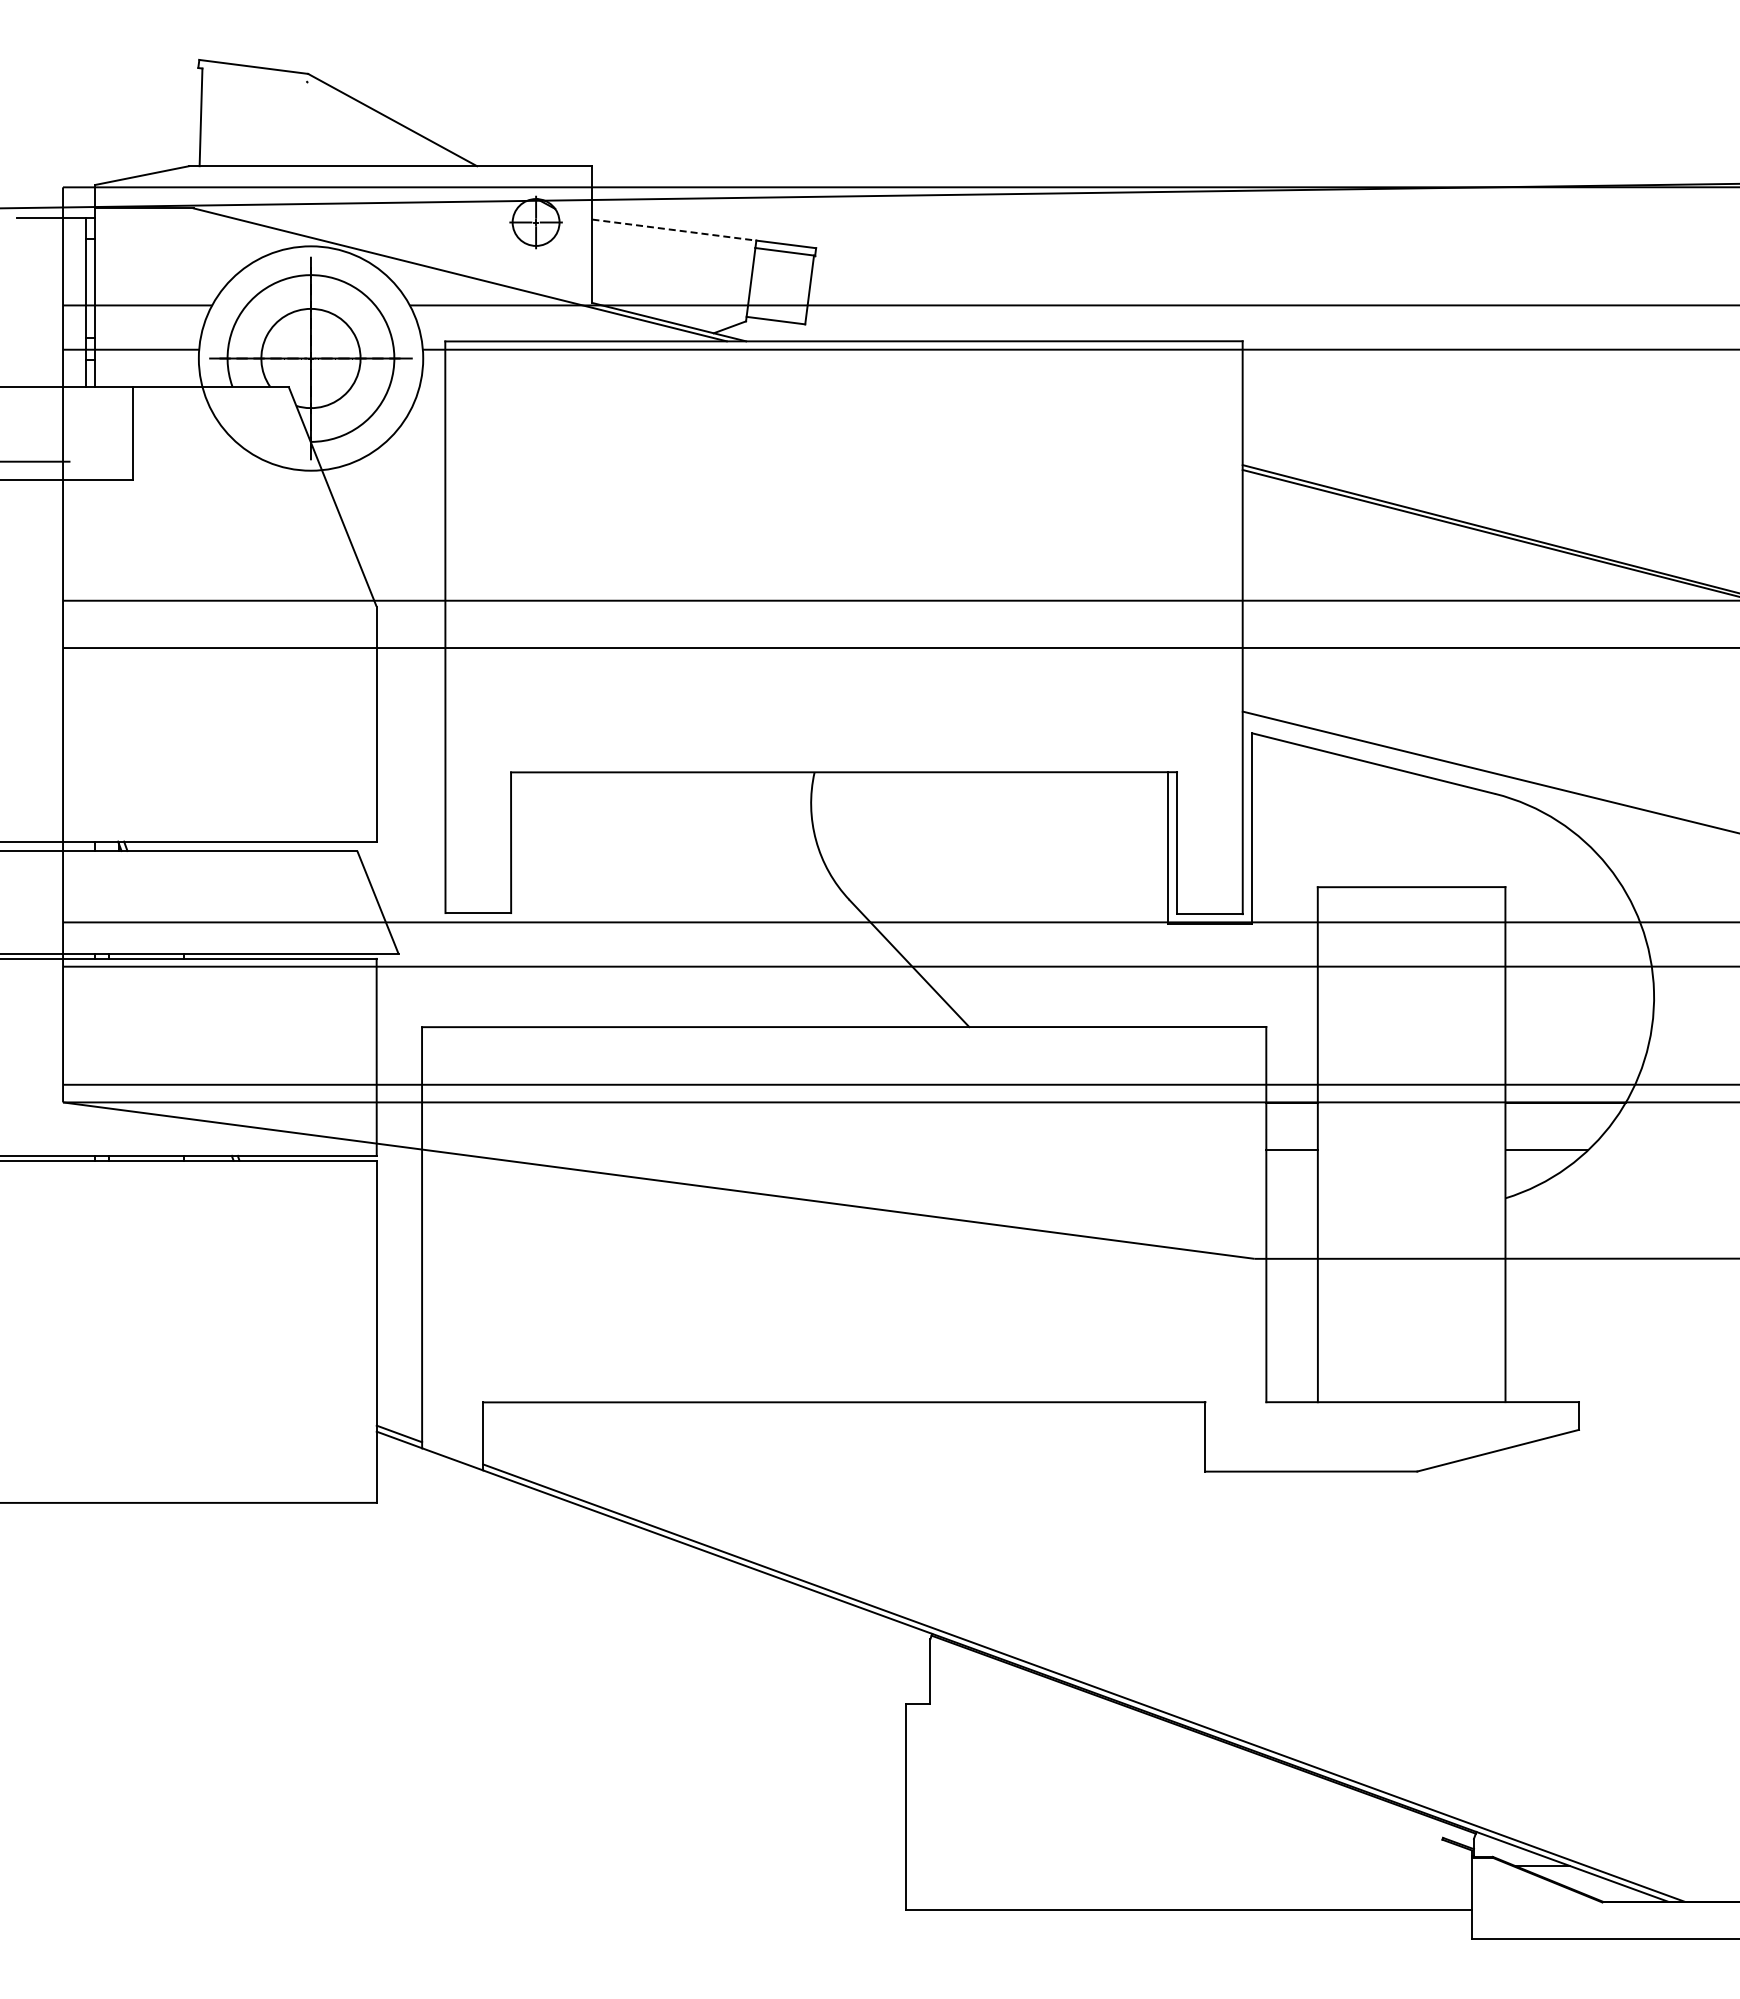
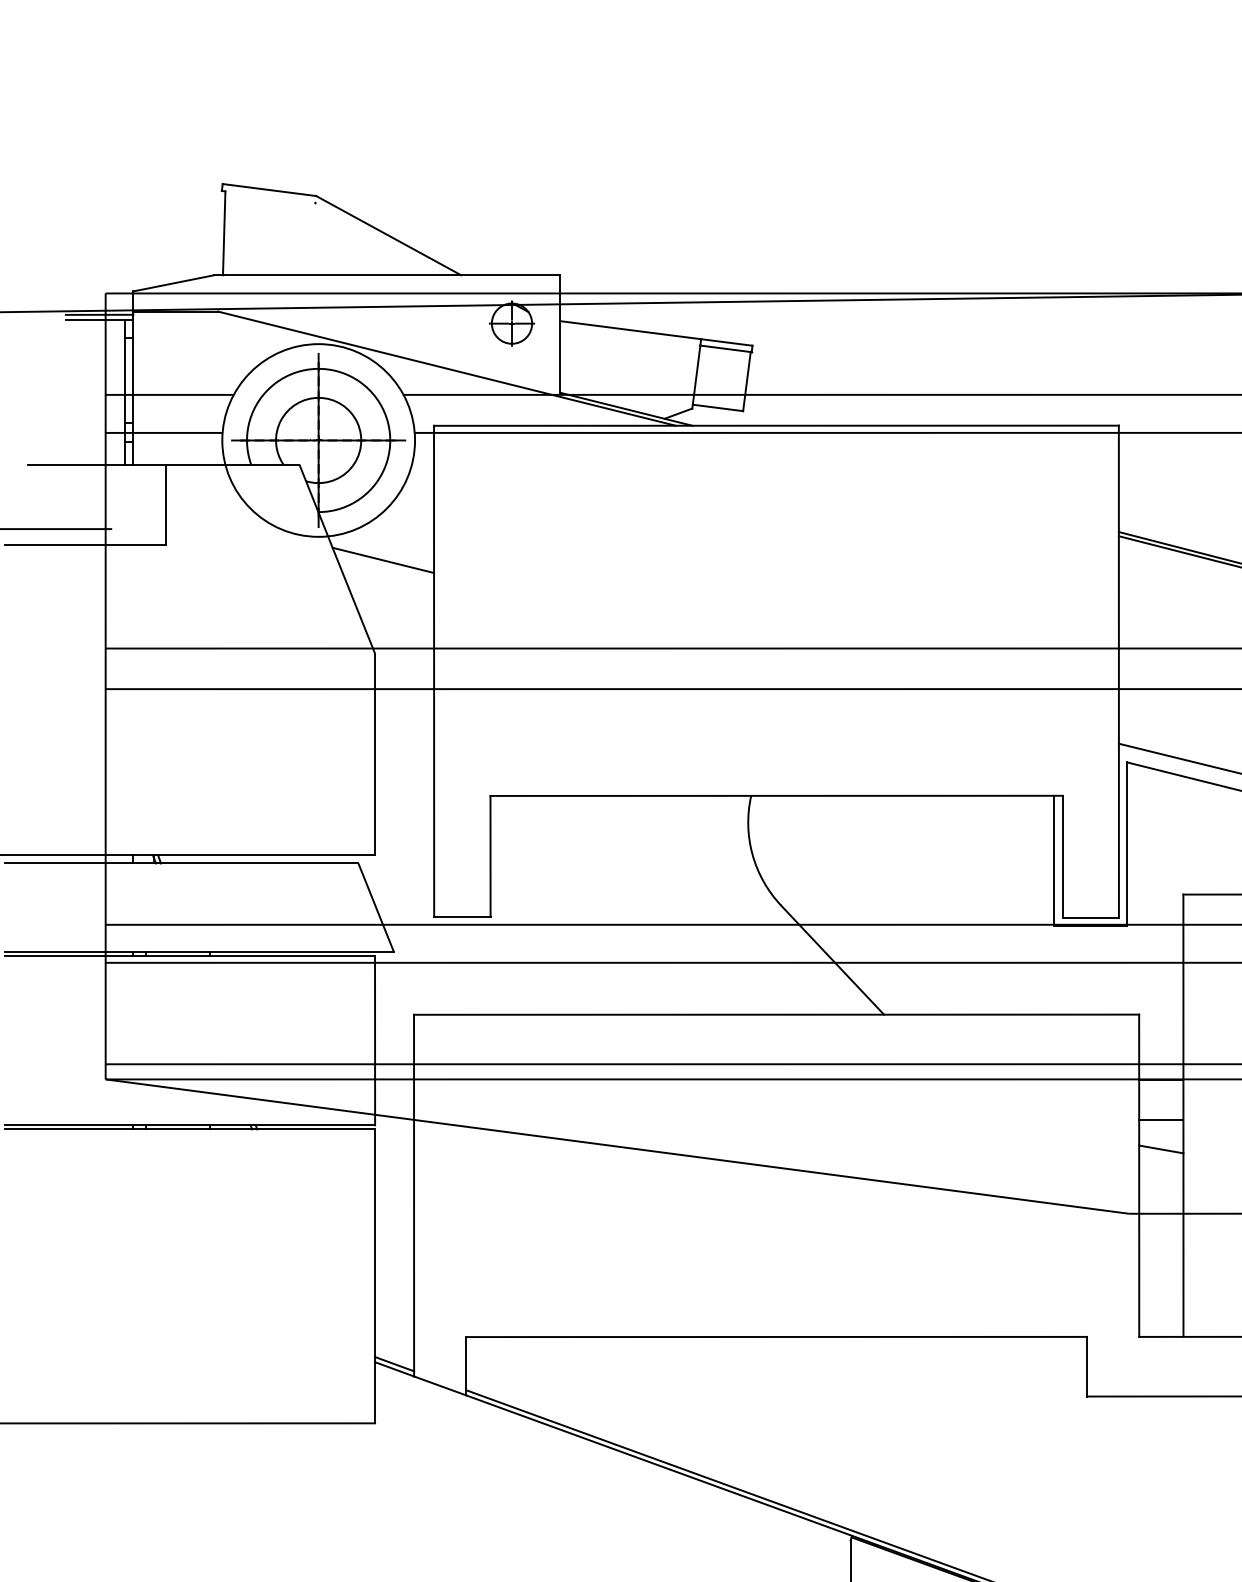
line: (55, 212) -> (99, 315), added
line: (674, 230) -> (630, 330), dashed -> solid
line: (386, 497) -> (383, 559), added
line: (1291, 1183) -> (1160, 1149), added

